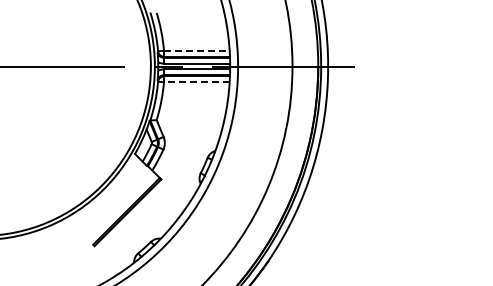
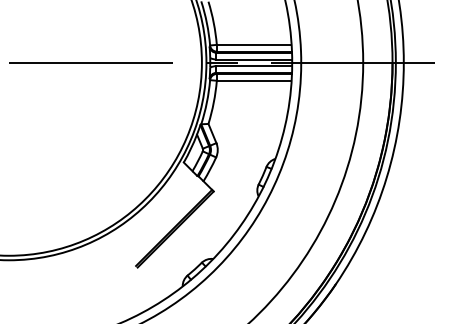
line: (196, 50) -> (253, 44), dashed -> solid
line: (196, 82) -> (253, 81), dashed -> solid

